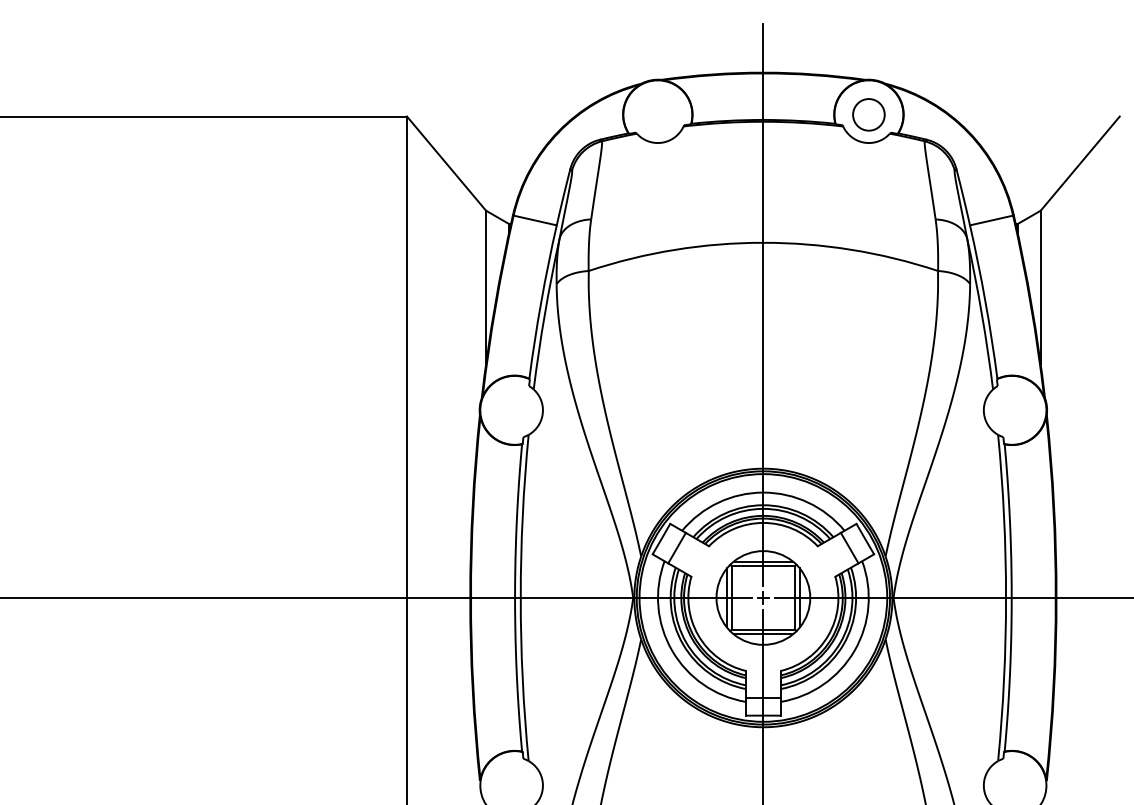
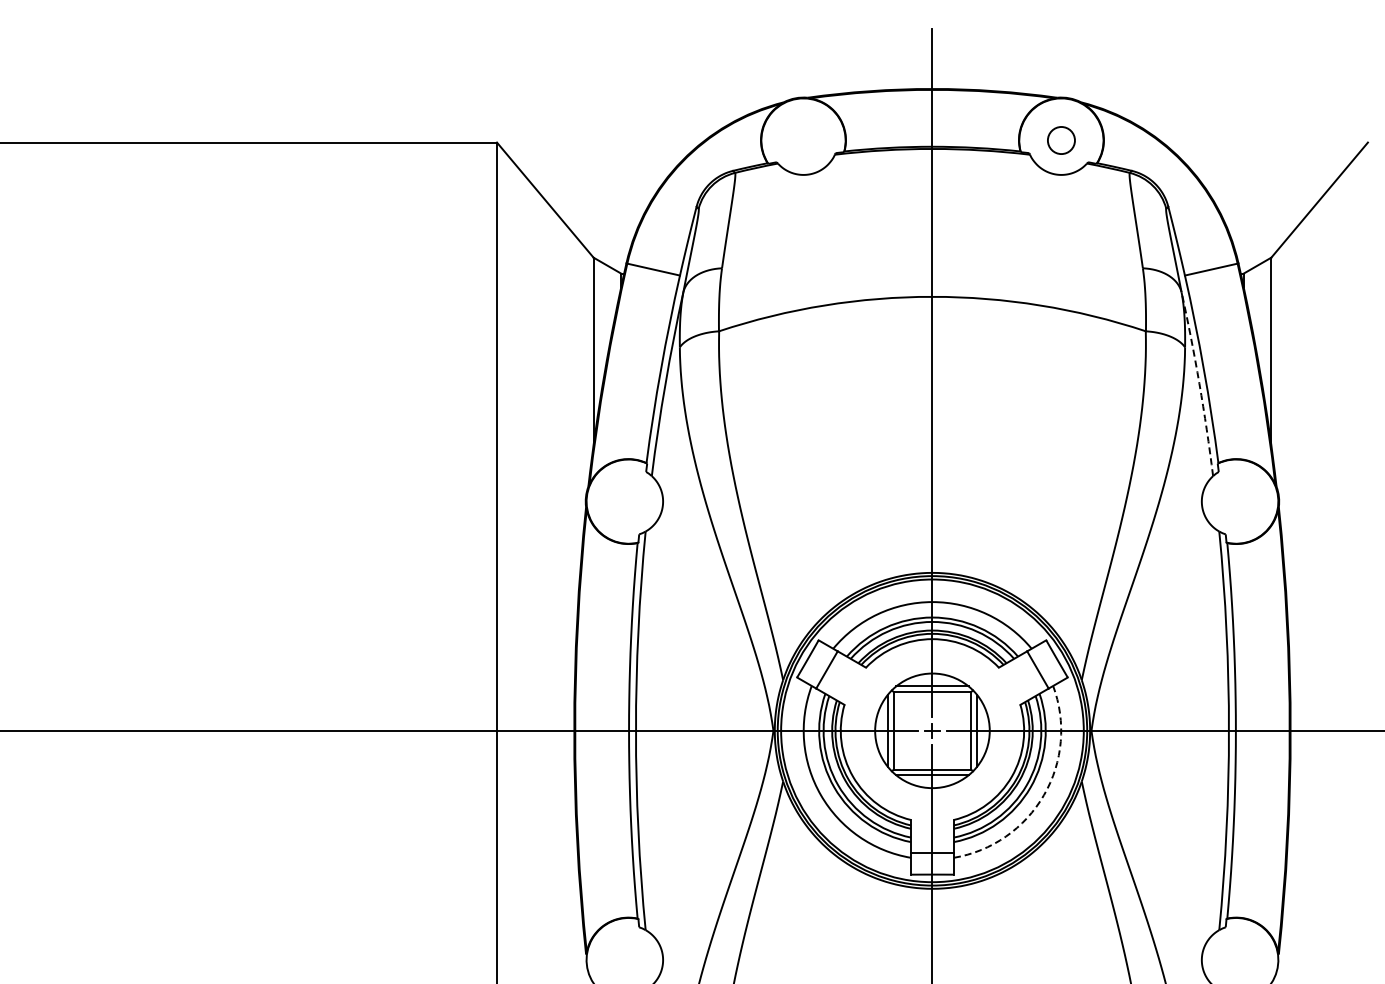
circle: (868, 114) -> (1061, 140), size x0.7
arc: (981, 313) -> (1199, 383), solid -> dashed
arc: (854, 650) -> (1043, 795), solid -> dashed

